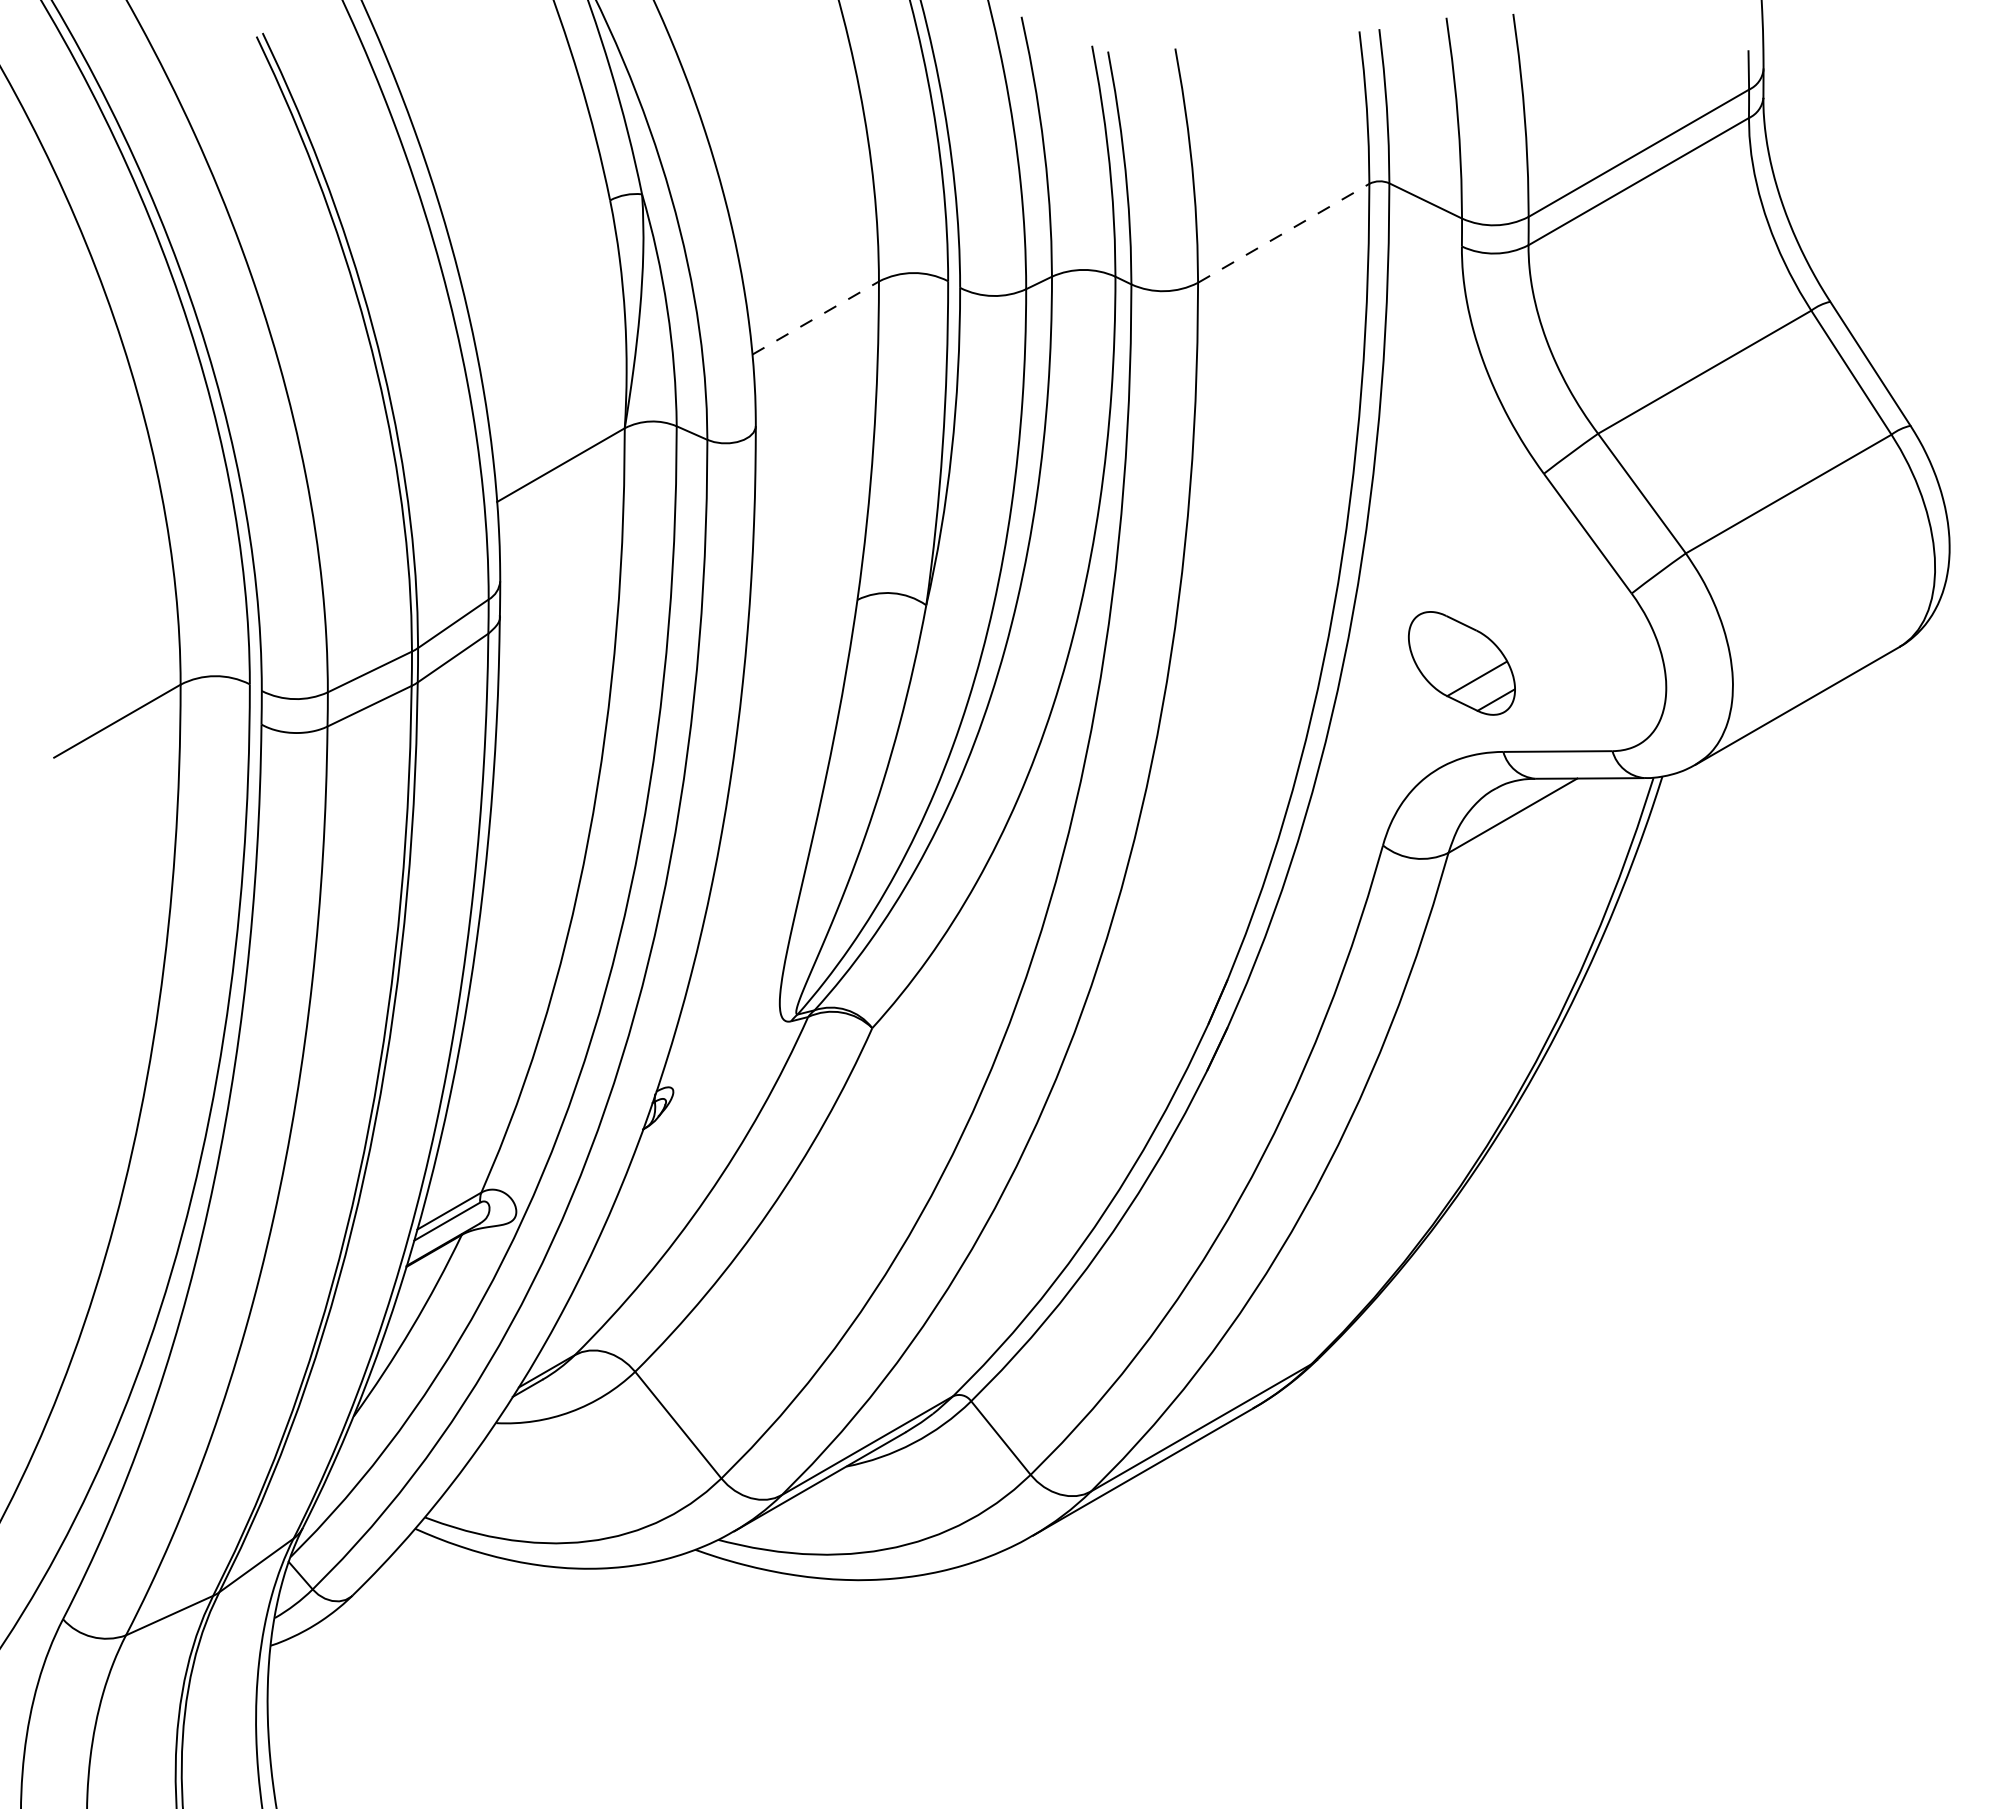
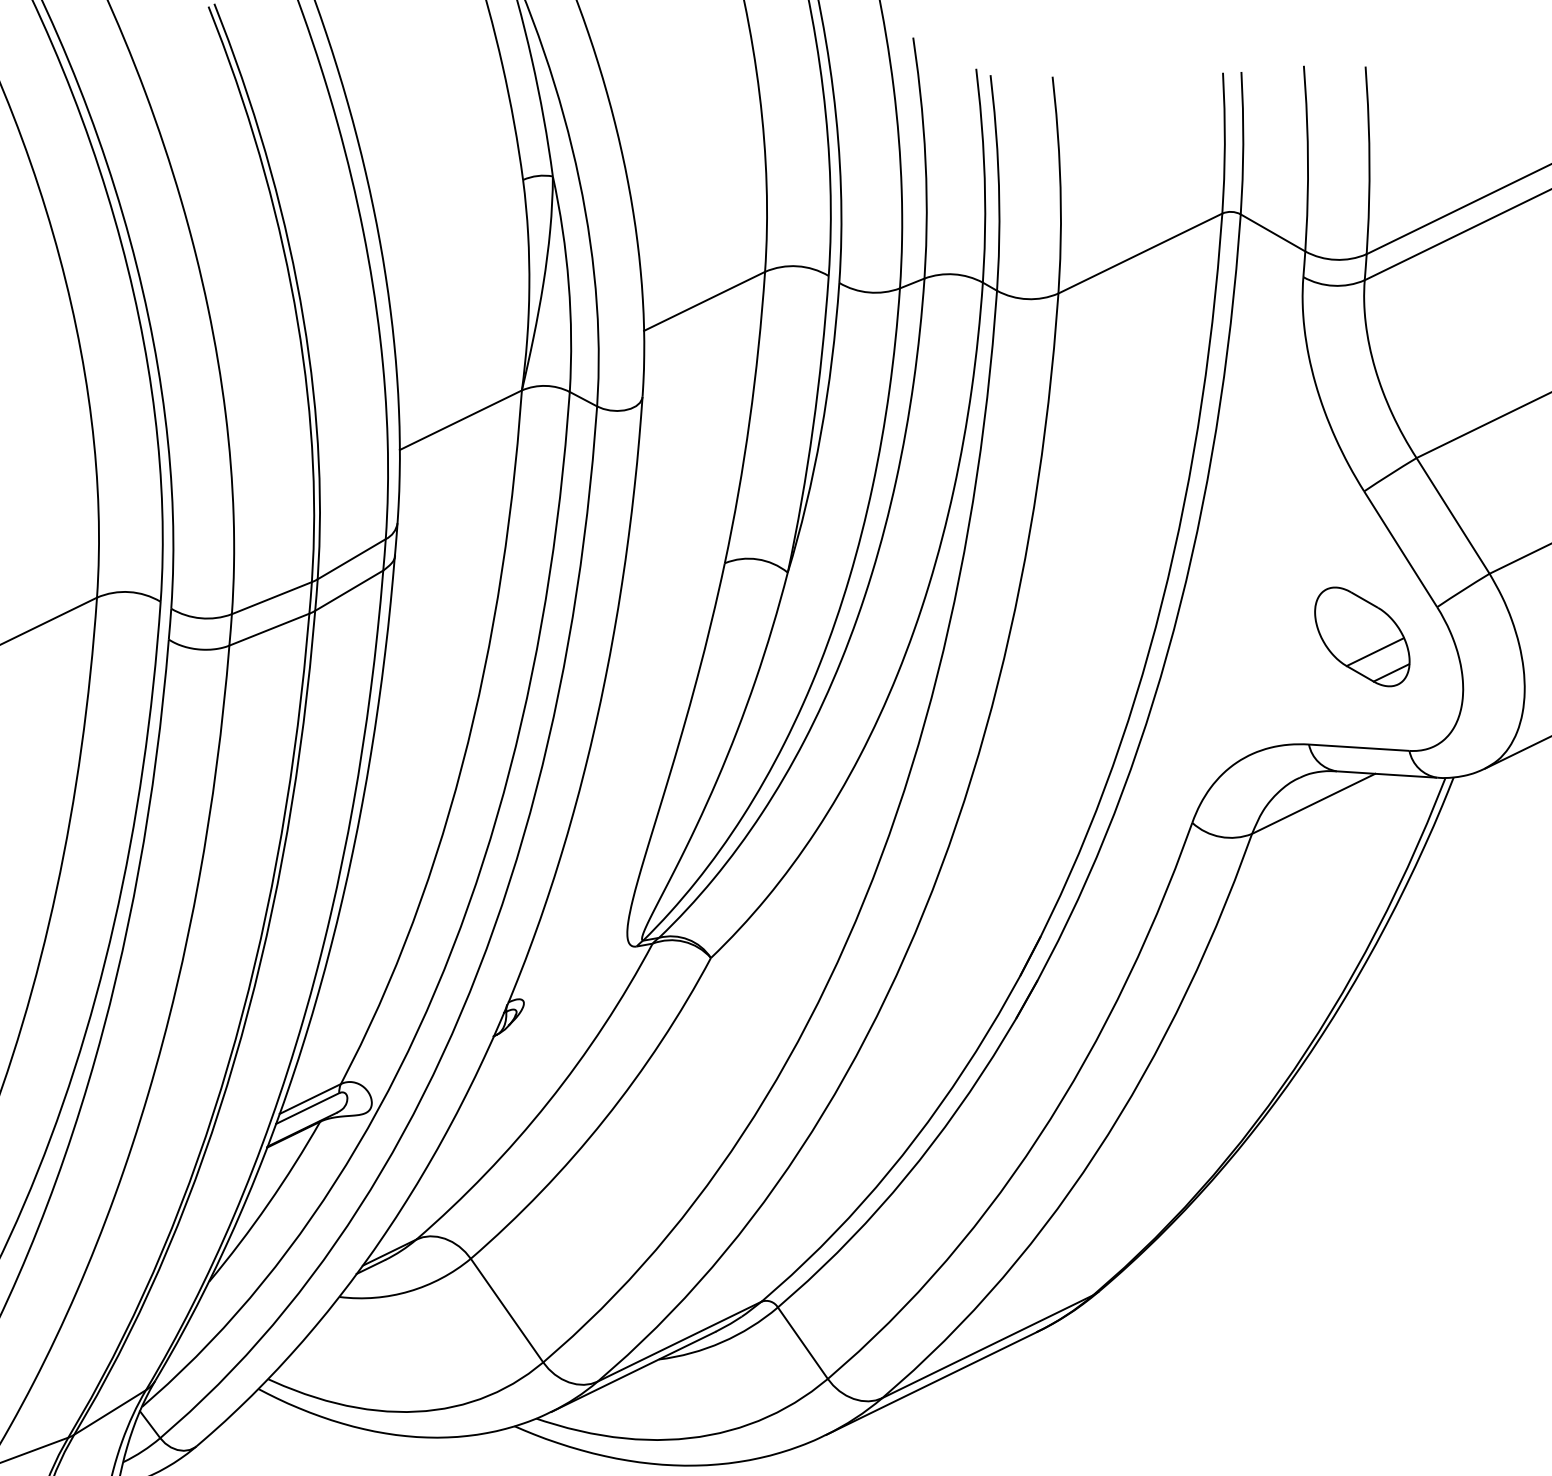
line: (1283, 233) -> (1140, 253), dashed -> solid
line: (816, 317) -> (705, 300), dashed -> solid
part: (1461, 663) -> (1361, 636), moved

